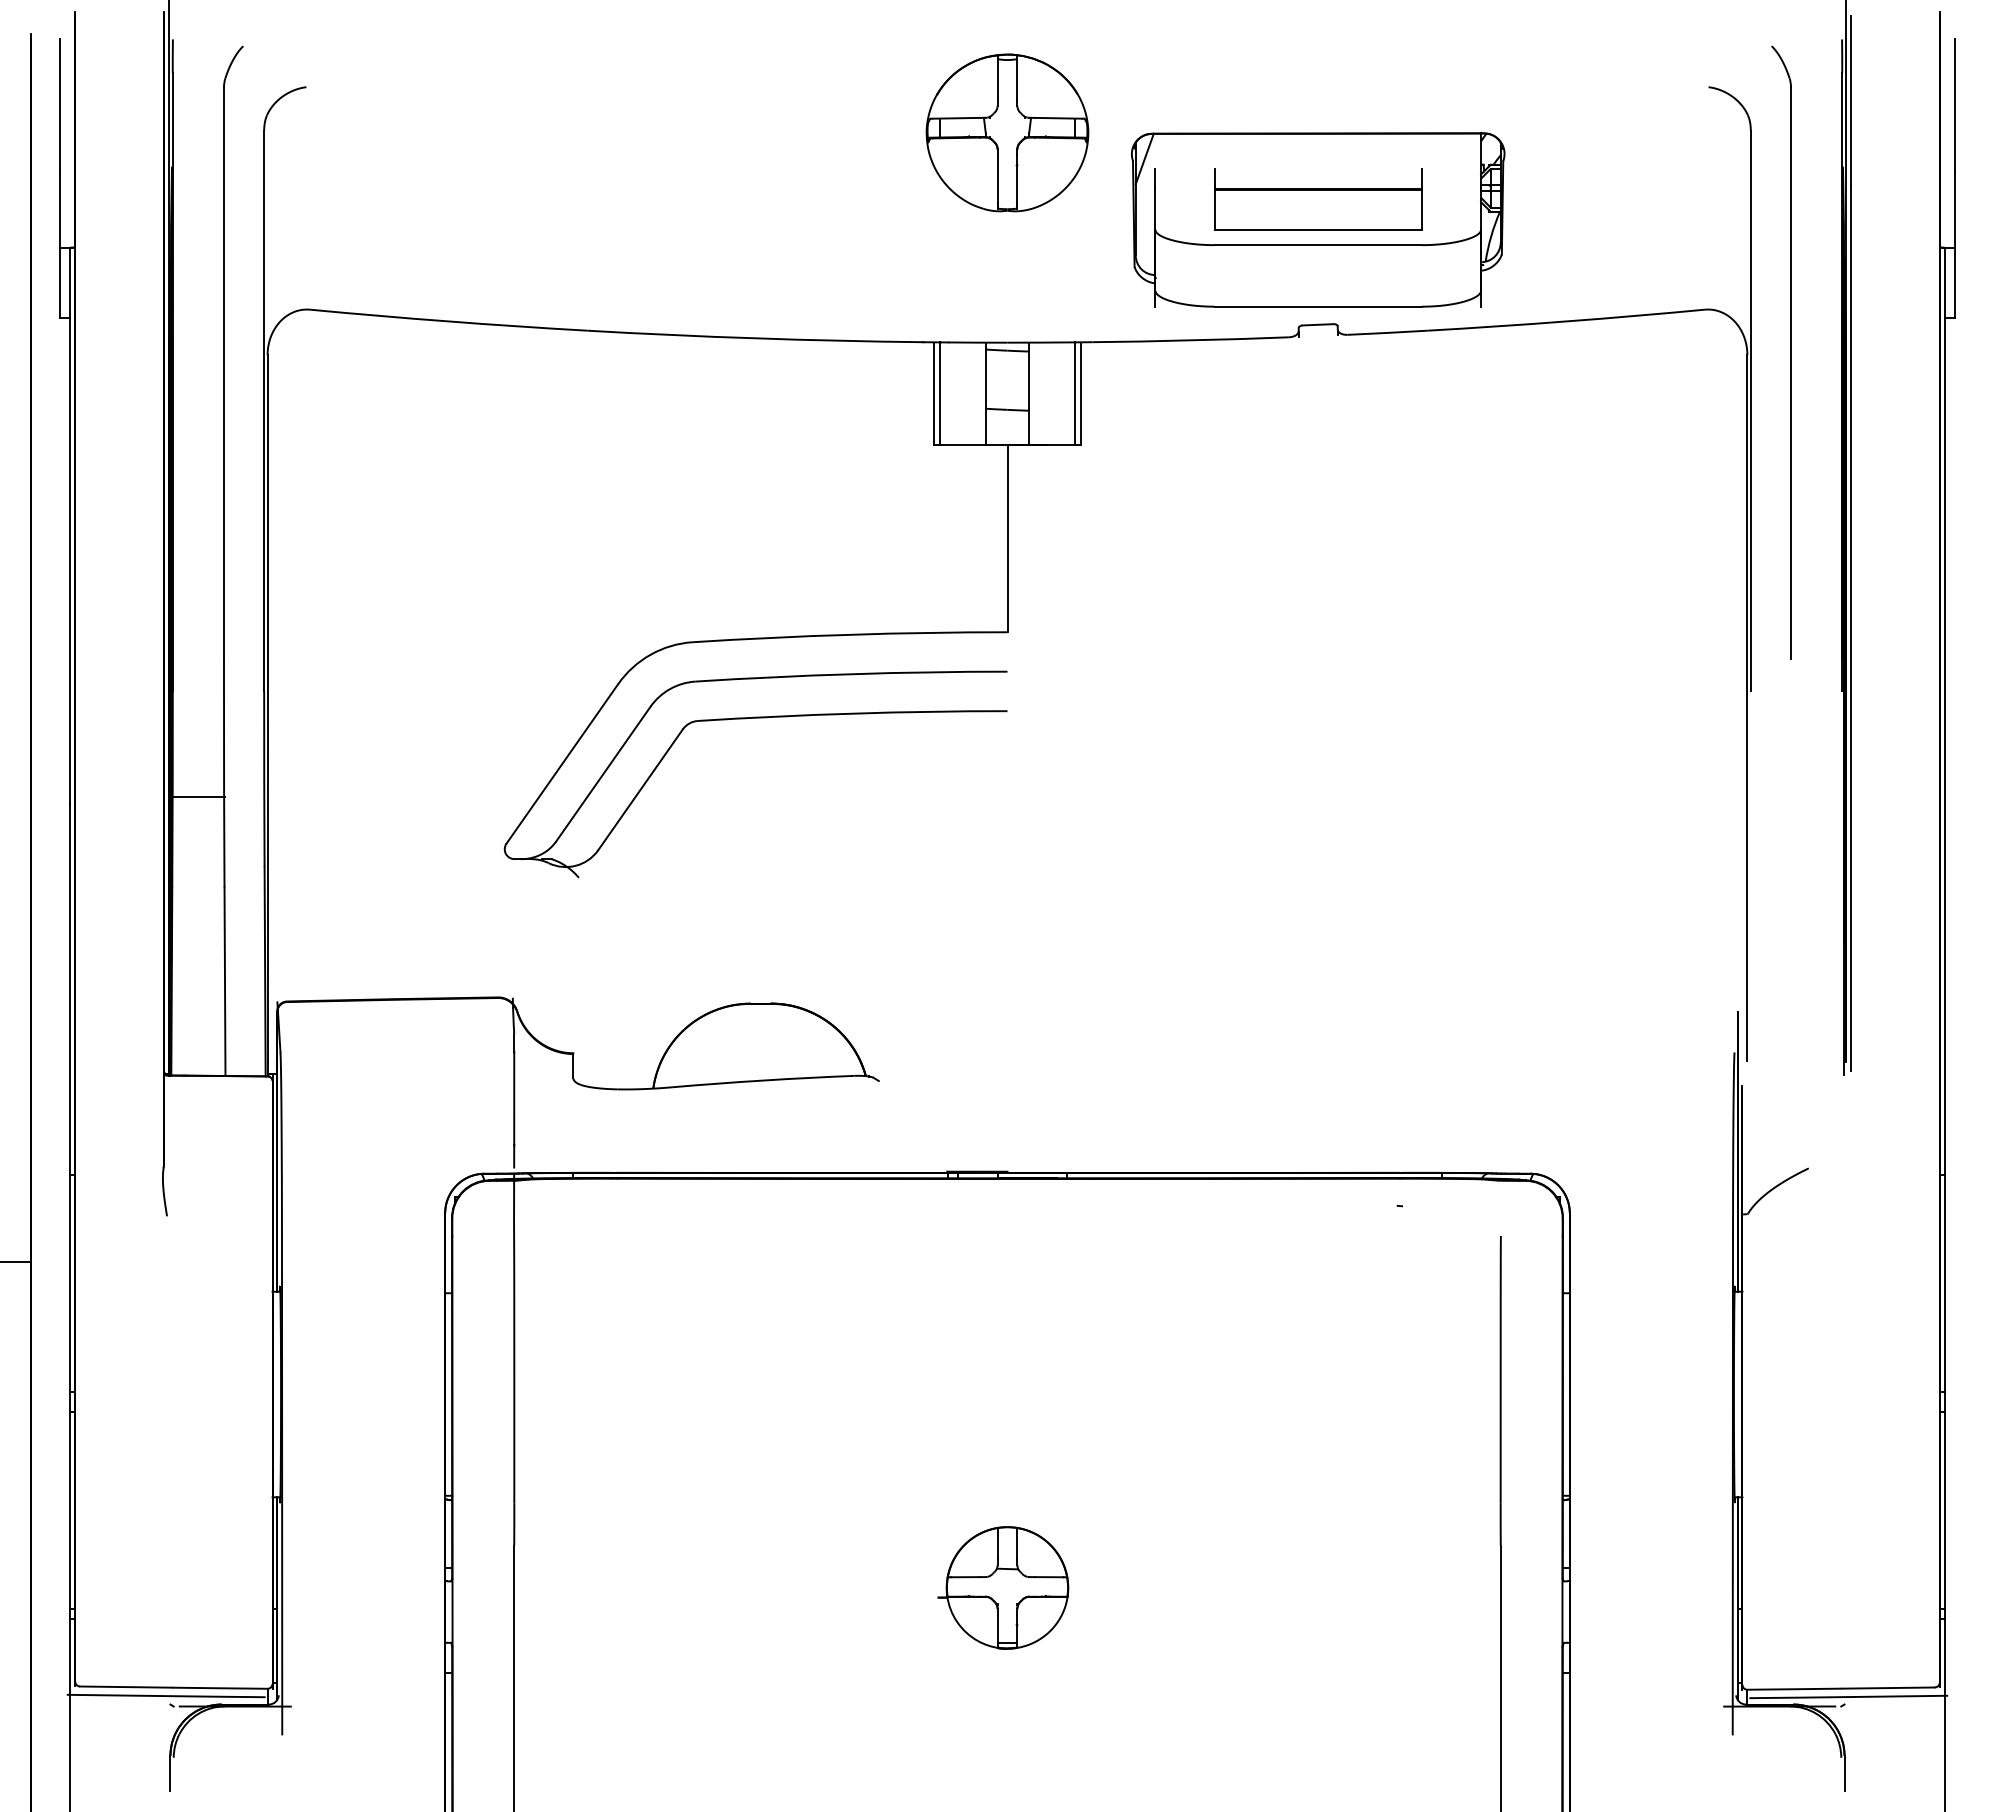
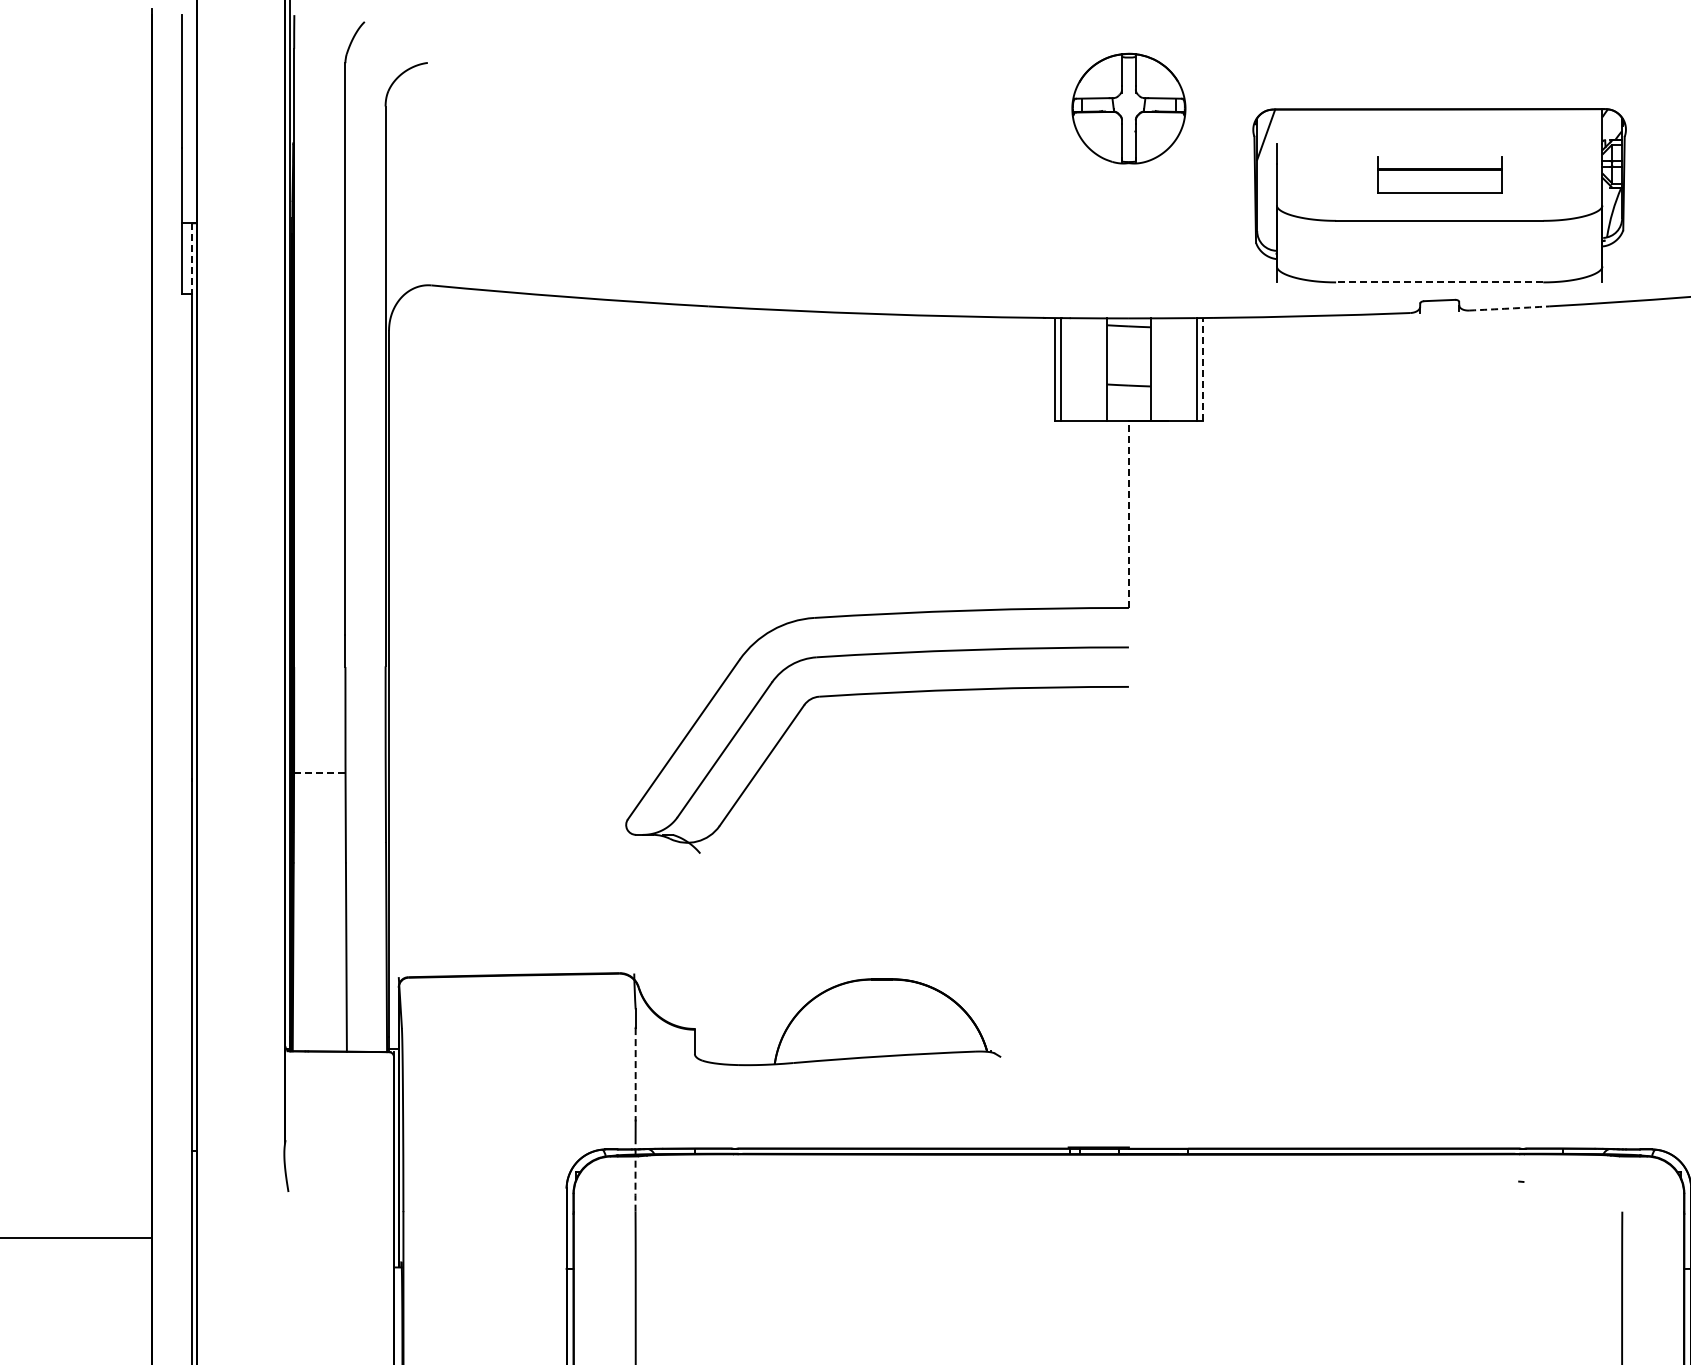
part: (1007, 132) -> (1128, 108), size x0.7
part: (1318, 199) -> (1439, 175), size x0.6
line: (70, 283) -> (191, 259), solid -> dashed
line: (1318, 306) -> (1439, 282), solid -> dashed
arc: (1387, 332) -> (1508, 308), solid -> dashed
line: (1081, 393) -> (1202, 369), solid -> dashed
line: (1007, 538) -> (1128, 514), solid -> dashed
line: (198, 797) -> (319, 773), solid -> dashed
line: (514, 1099) -> (635, 1075), solid -> dashed
line: (514, 1205) -> (635, 1181), solid -> dashed

